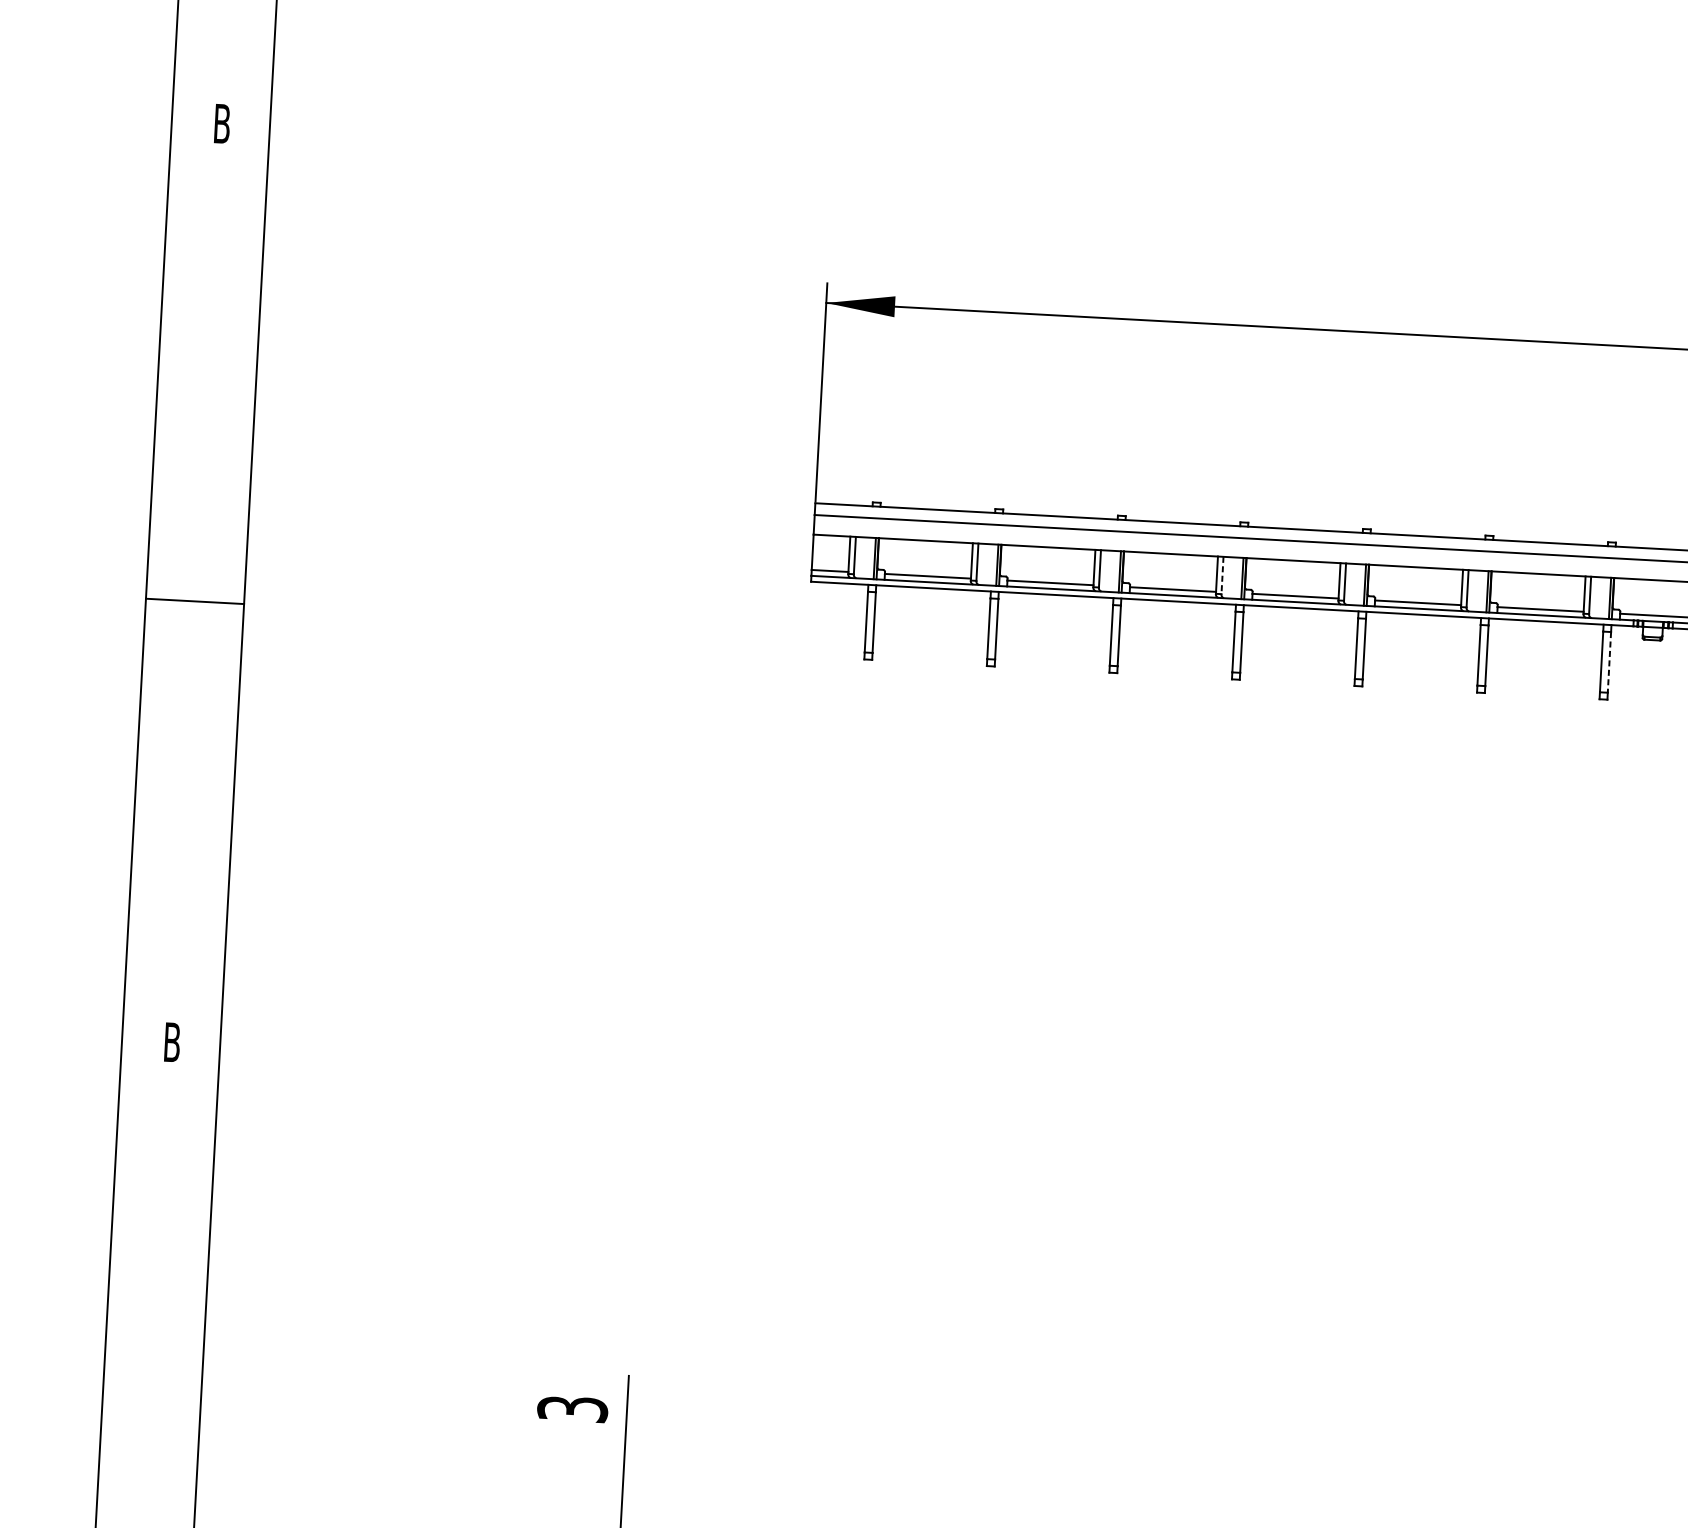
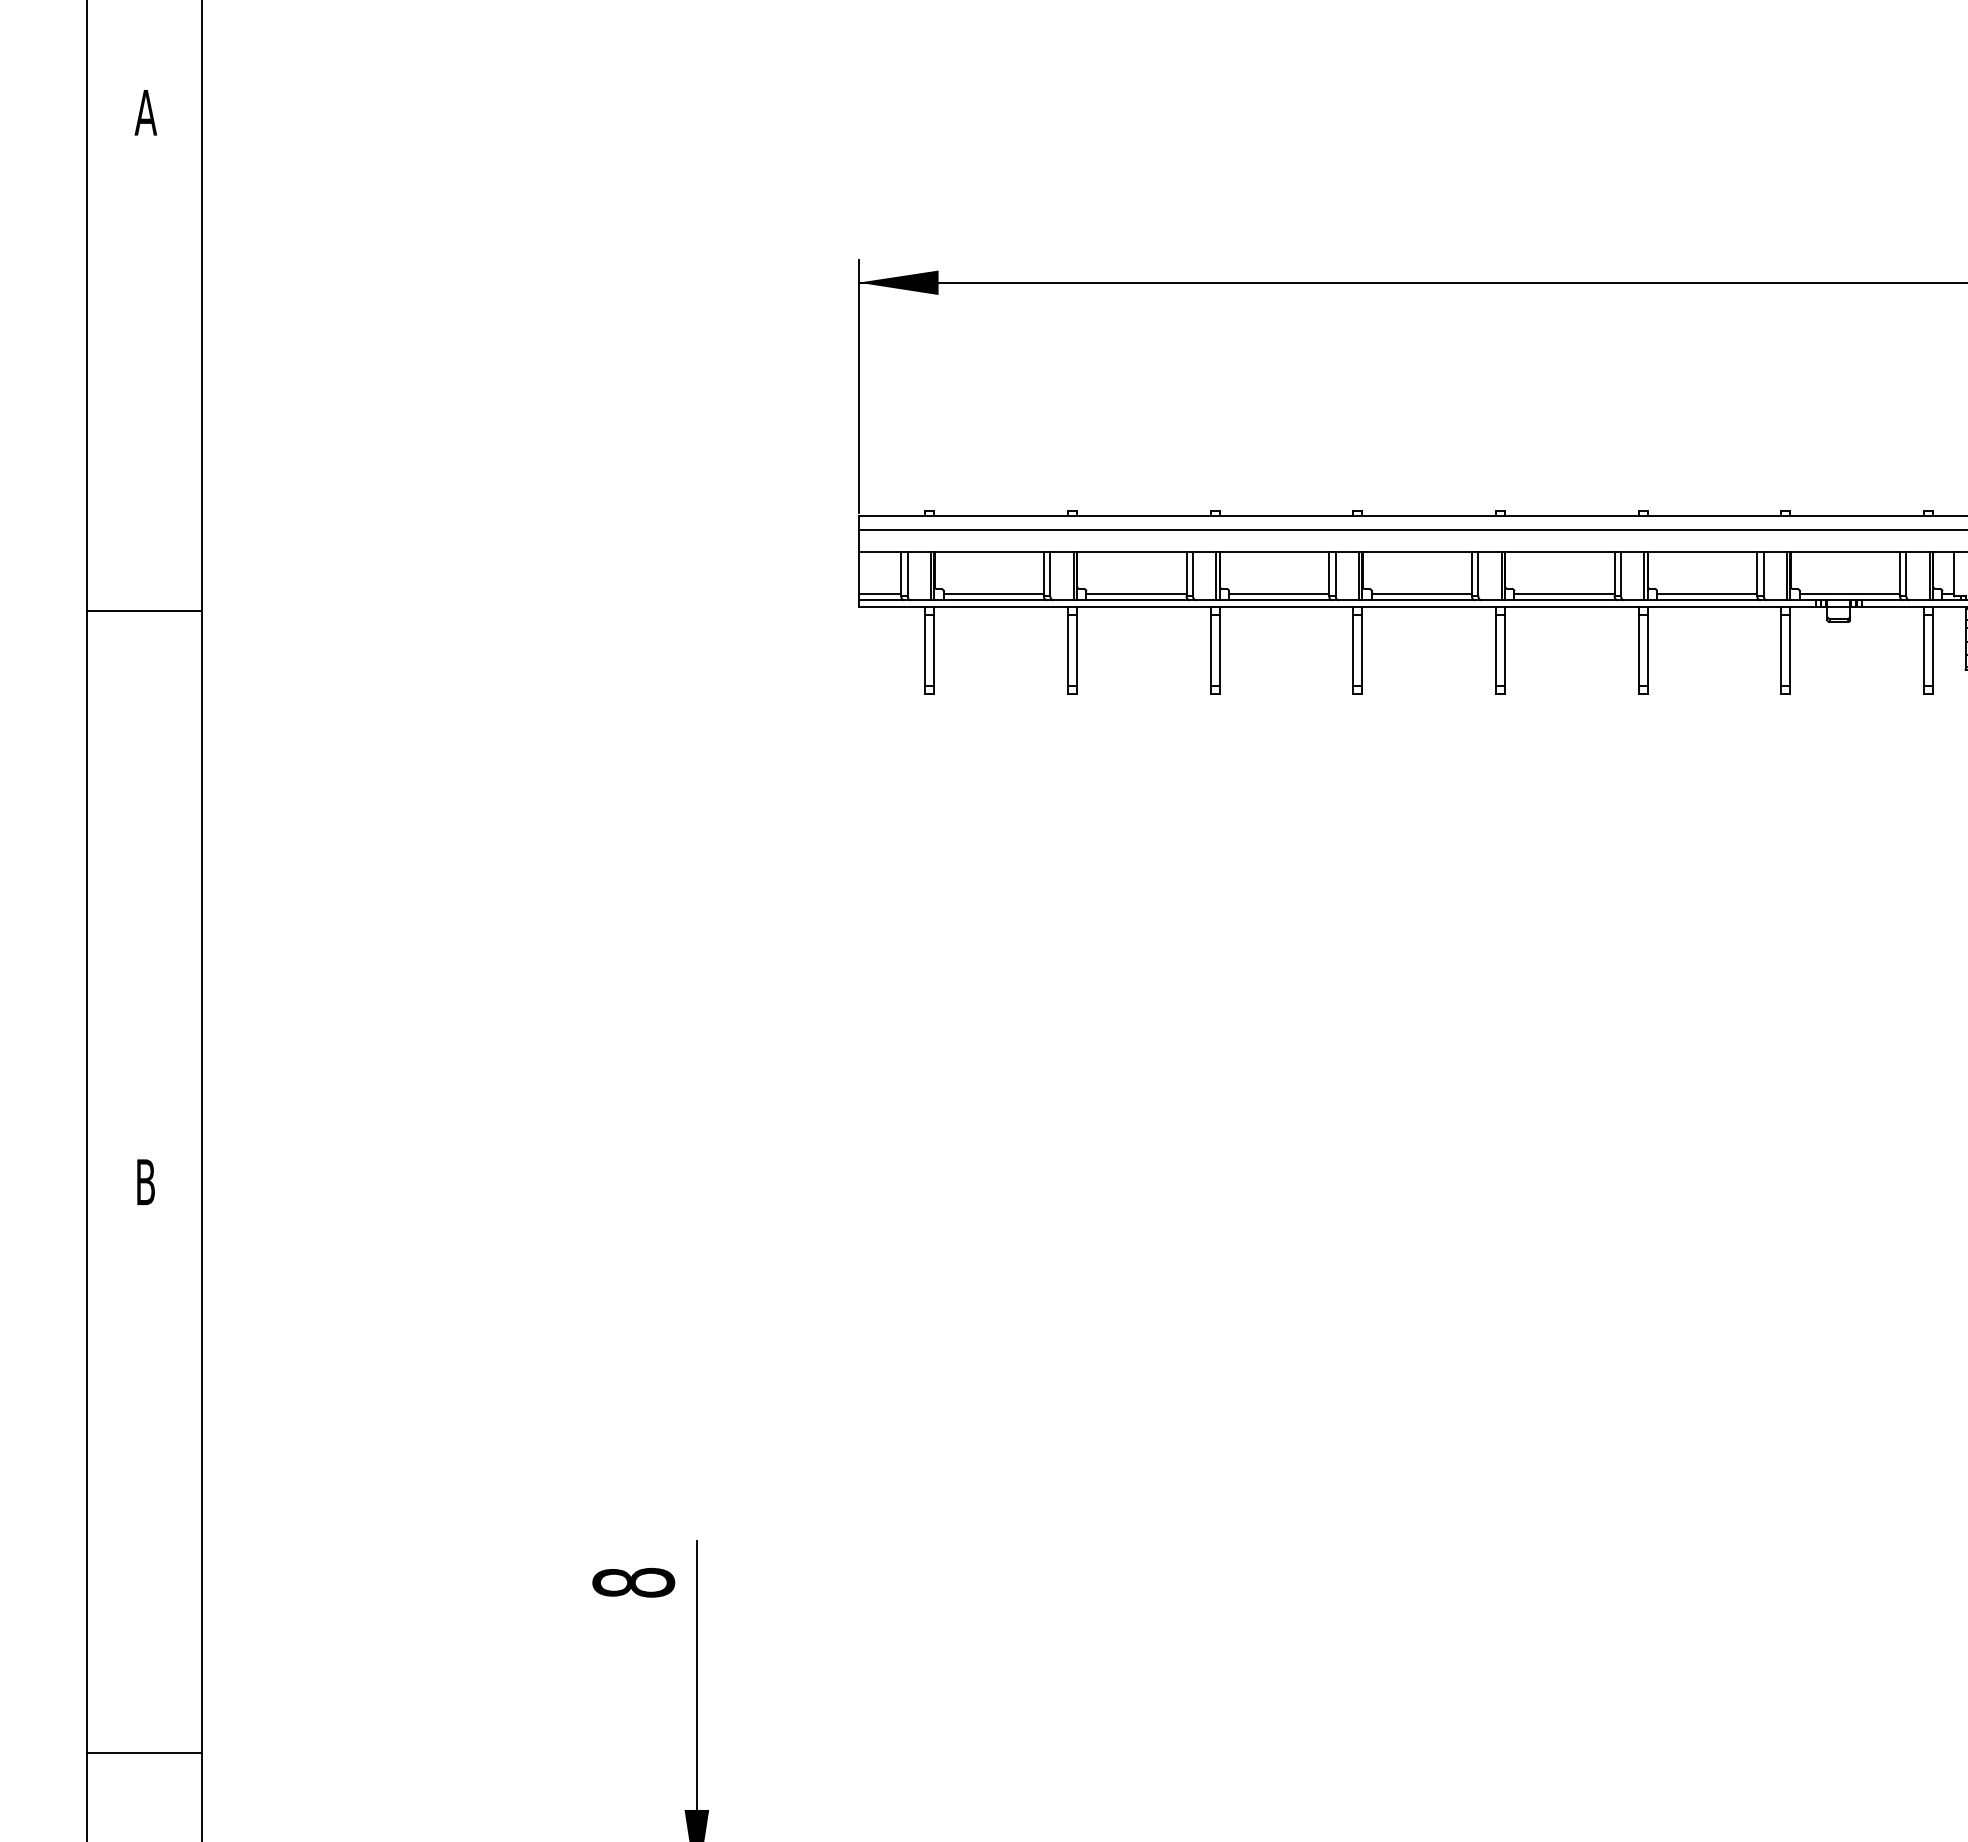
text: (221, 123) -> (145, 112), B -> A
line: (1222, 575) -> (1335, 574), dashed -> solid
line: (195, 601) -> (144, 610), moved
line: (1609, 663) -> (1790, 651), dashed -> solid
text: (572, 1408) -> (633, 1582), 3 -> 8

